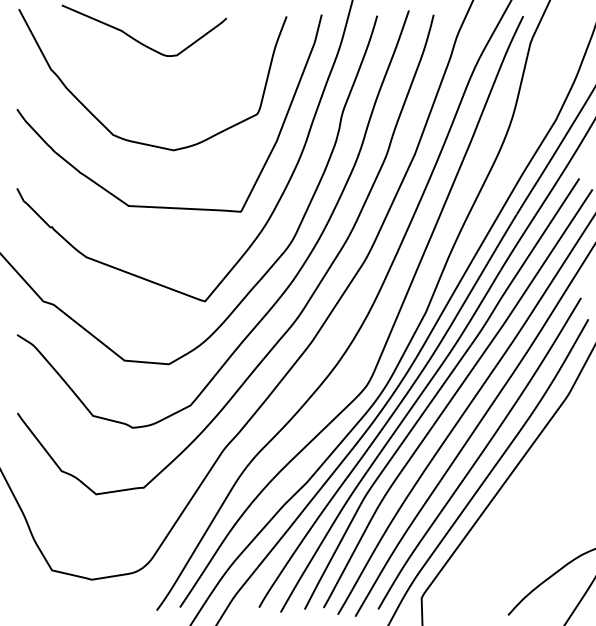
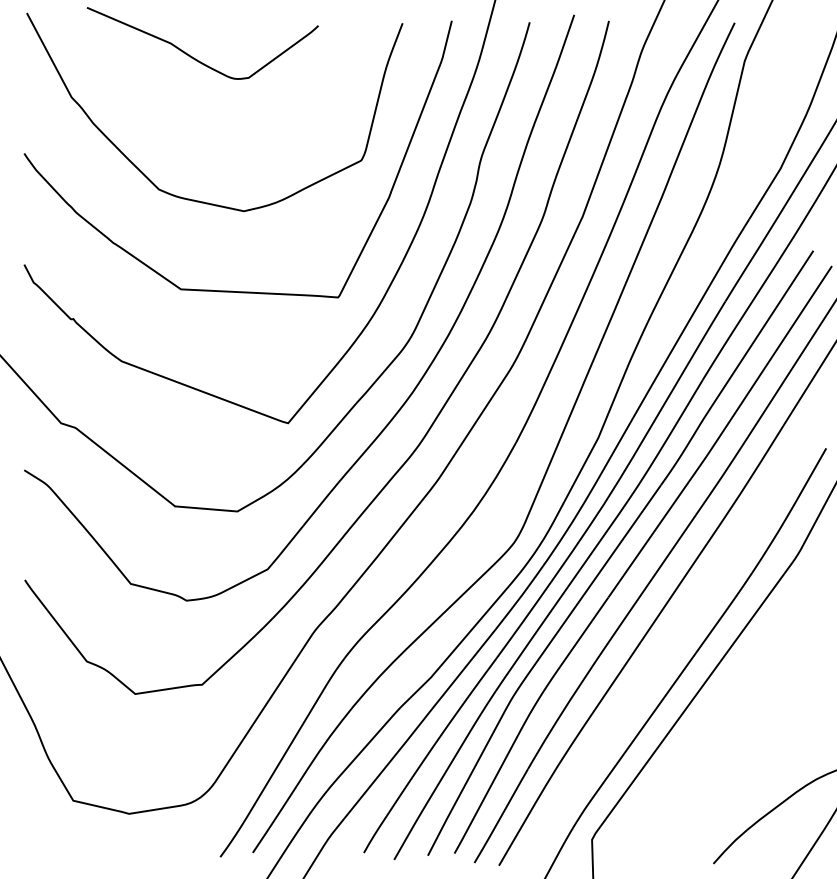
curve: (480, 454) -> (674, 637), removed

